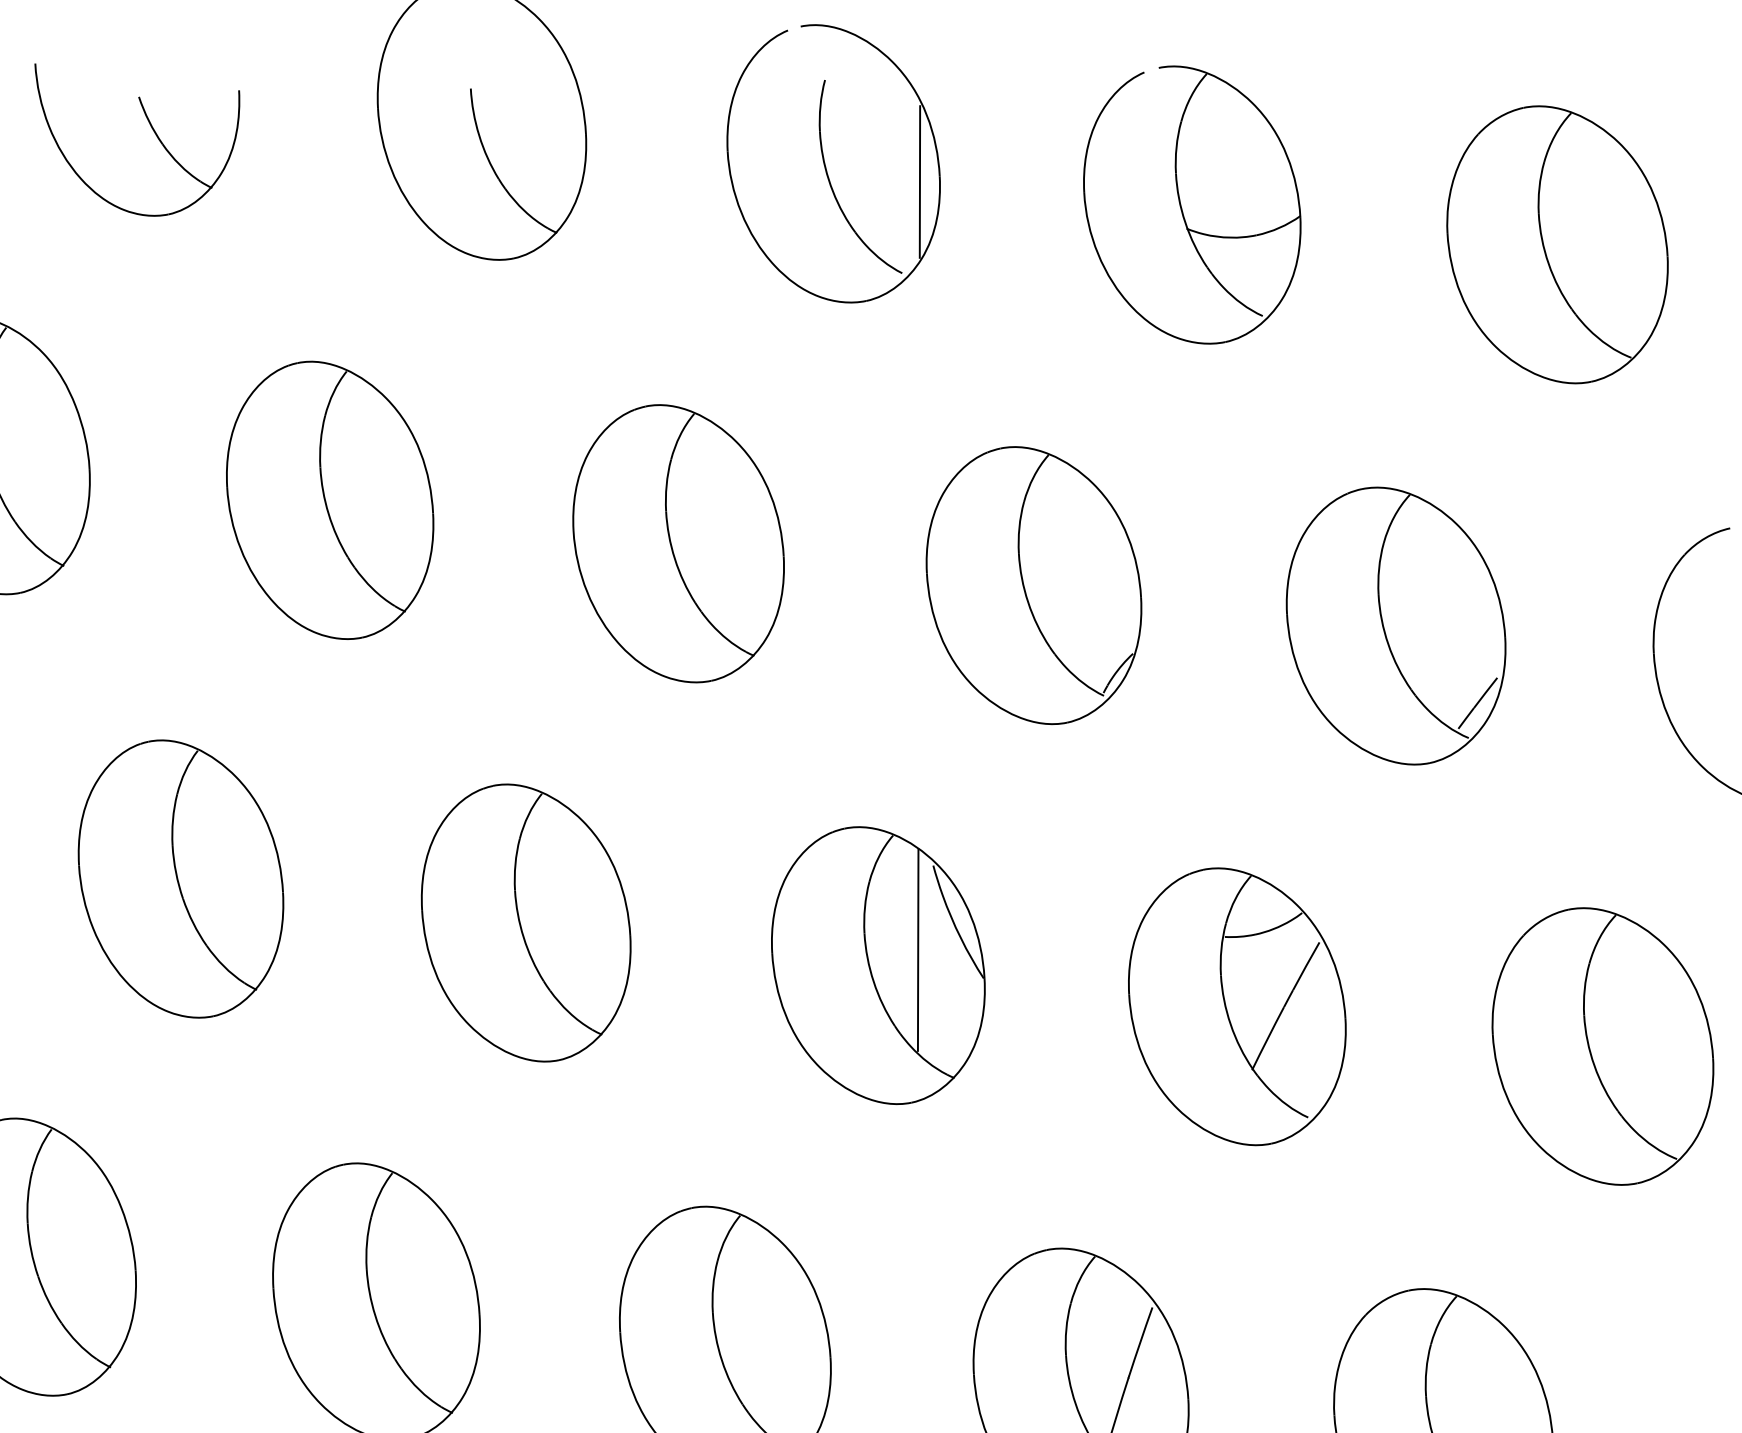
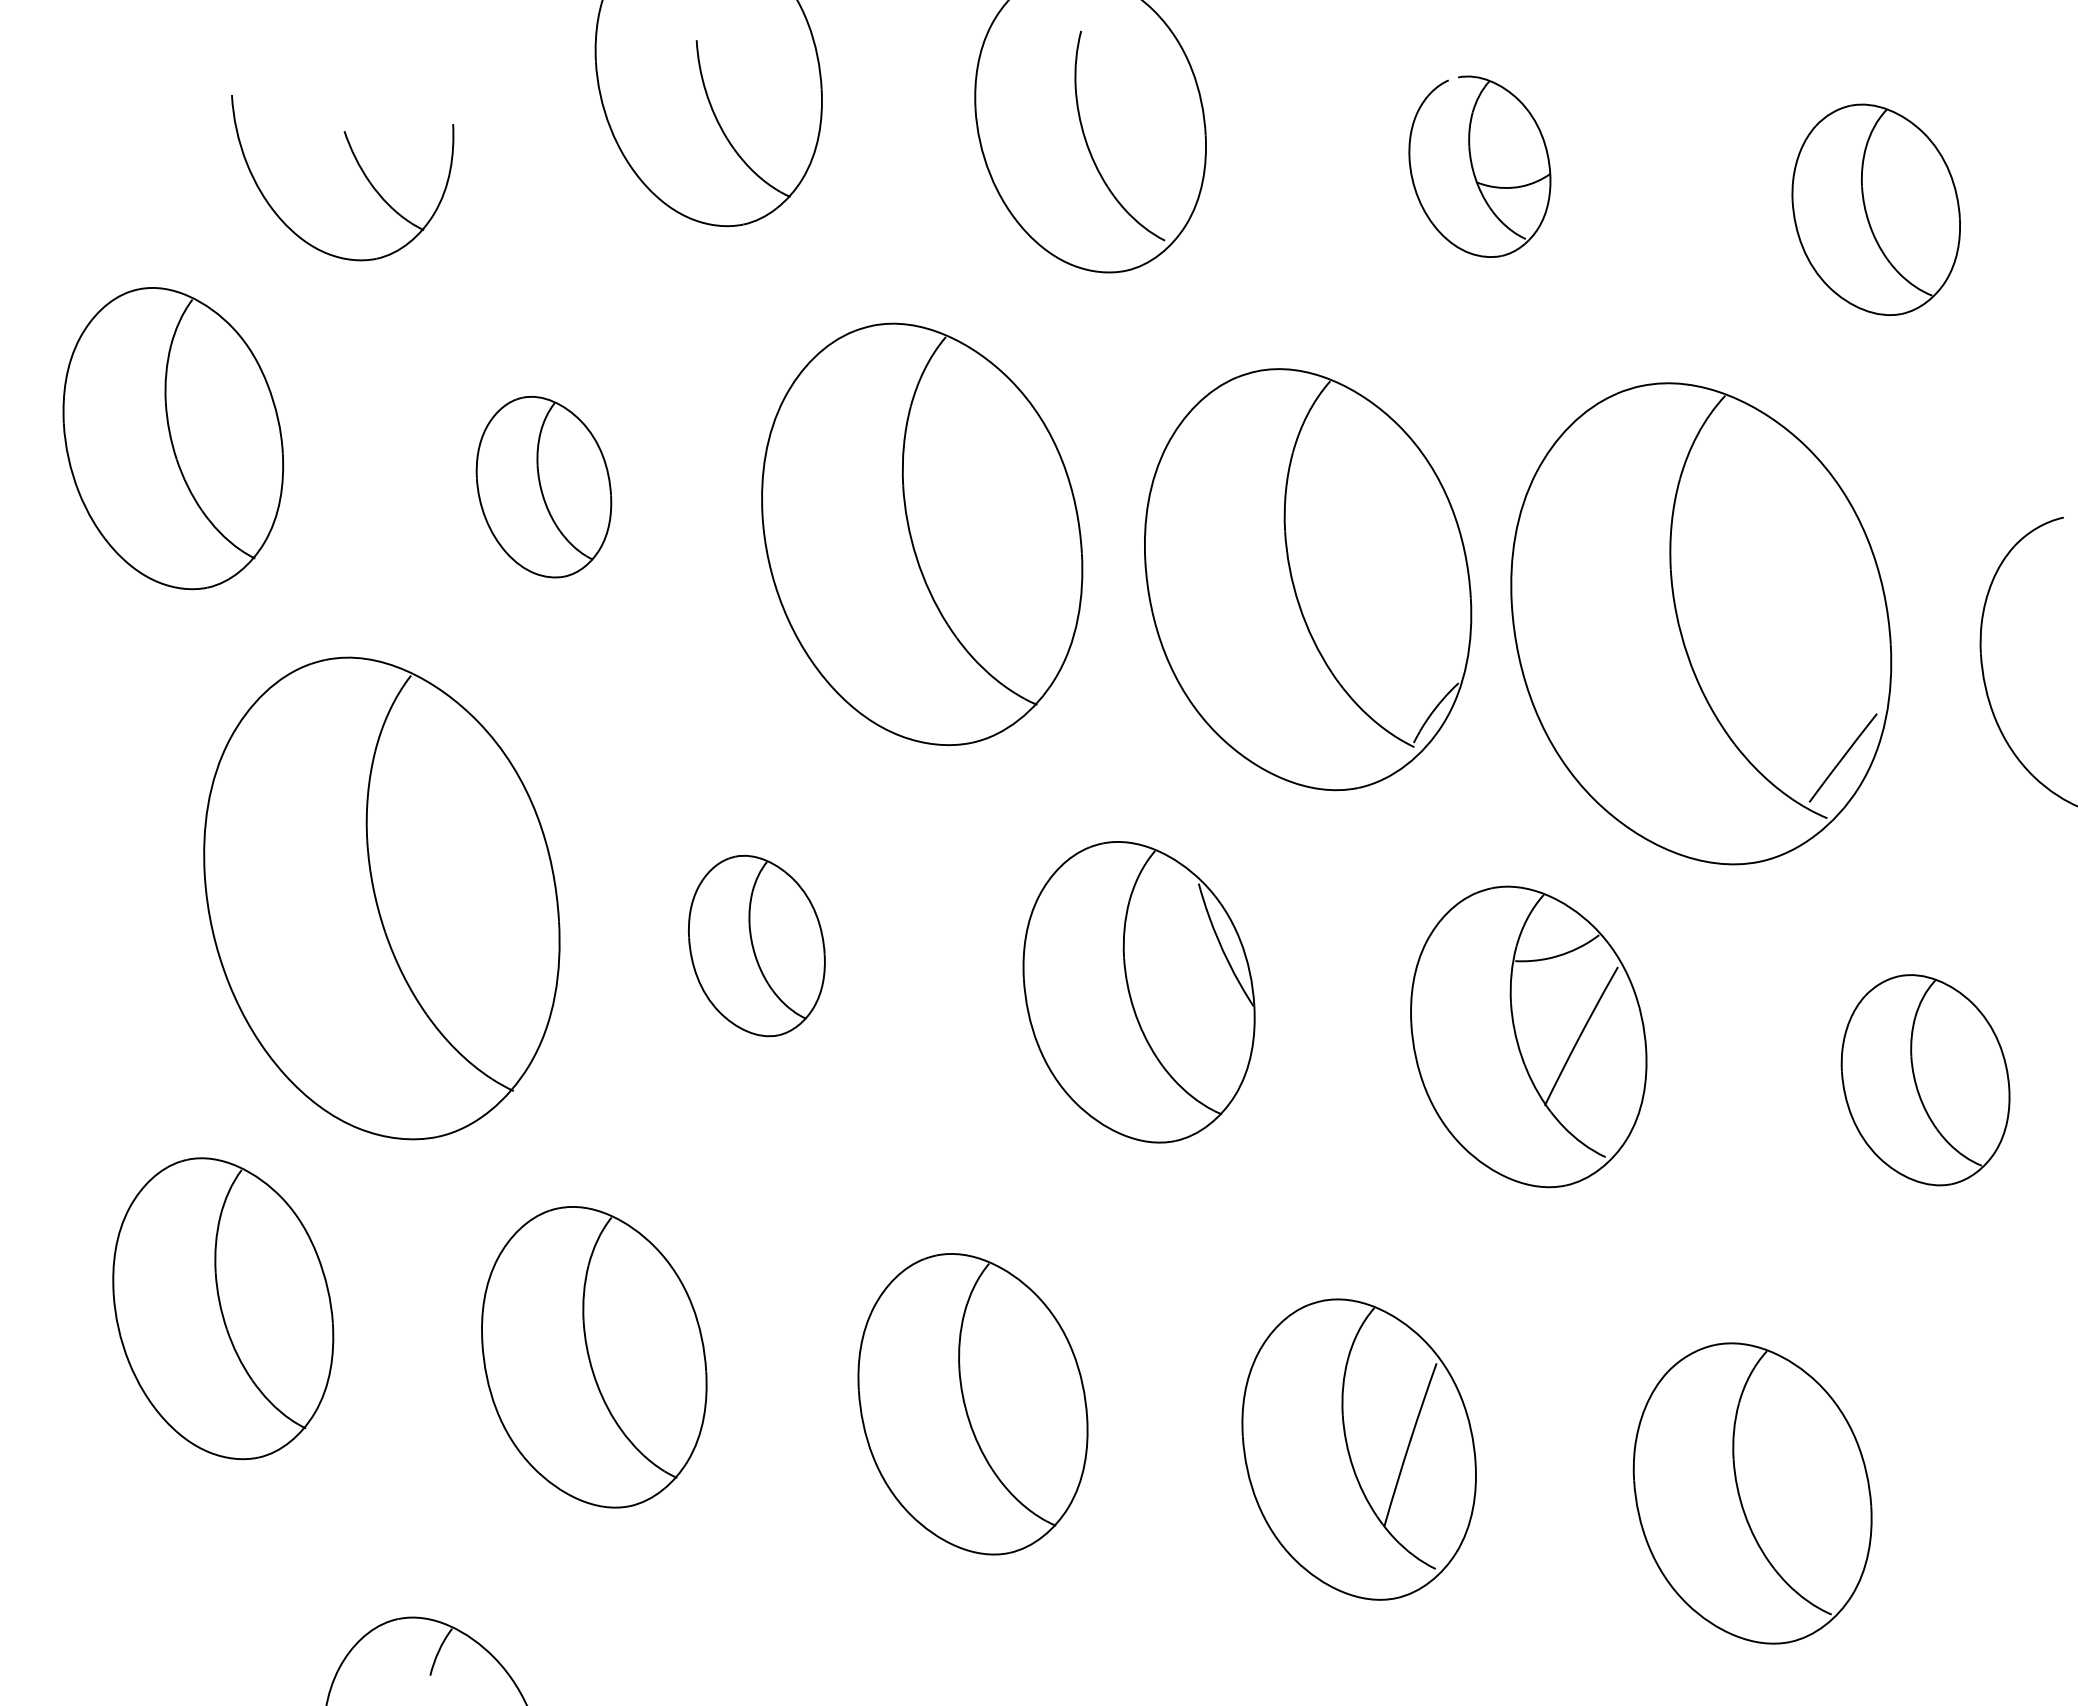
part: (153, 132) -> (360, 169), moved
line: (920, 181) -> (1184, 141), removed
part: (1191, 204) -> (1479, 166), size x0.6
part: (1556, 244) -> (1875, 209), size x0.7
part: (329, 499) -> (543, 486), size x0.6
part: (678, 543) -> (922, 533), size x1.4
part: (1033, 585) -> (1307, 579), size x1.4
part: (1395, 625) -> (1700, 623), size x1.6
part: (181, 878) -> (382, 897), size x1.6
part: (525, 922) -> (756, 945), size x0.6
line: (918, 949) -> (1182, 974), removed
part: (1602, 1046) -> (1925, 1080), size x0.7

